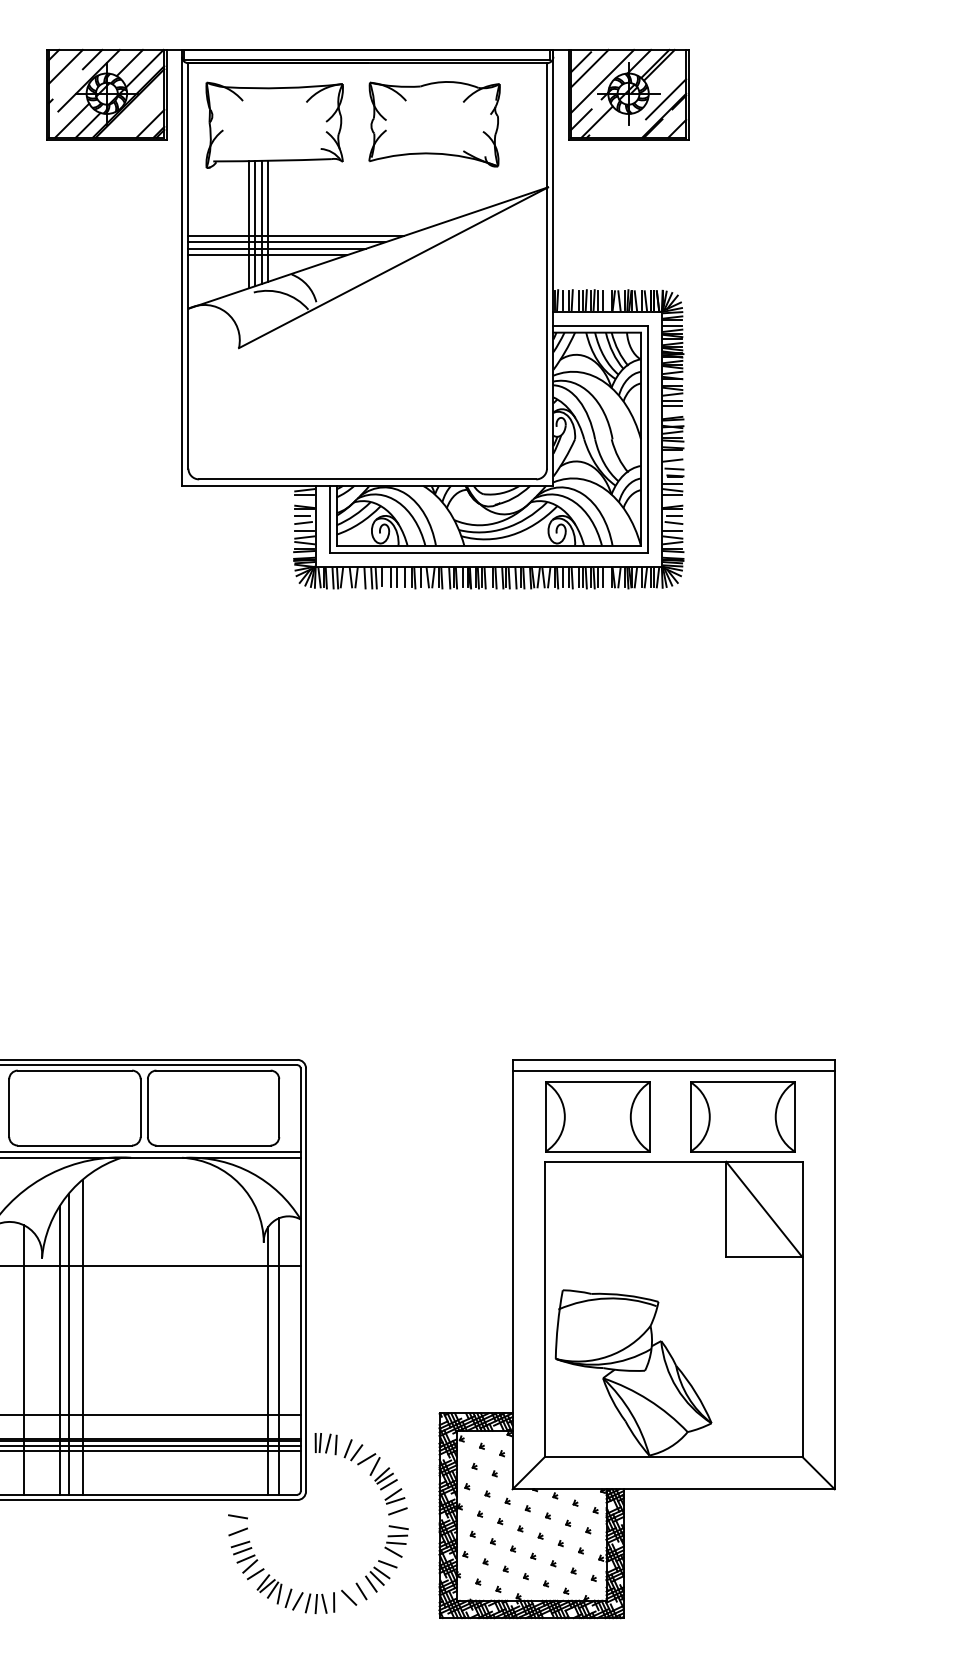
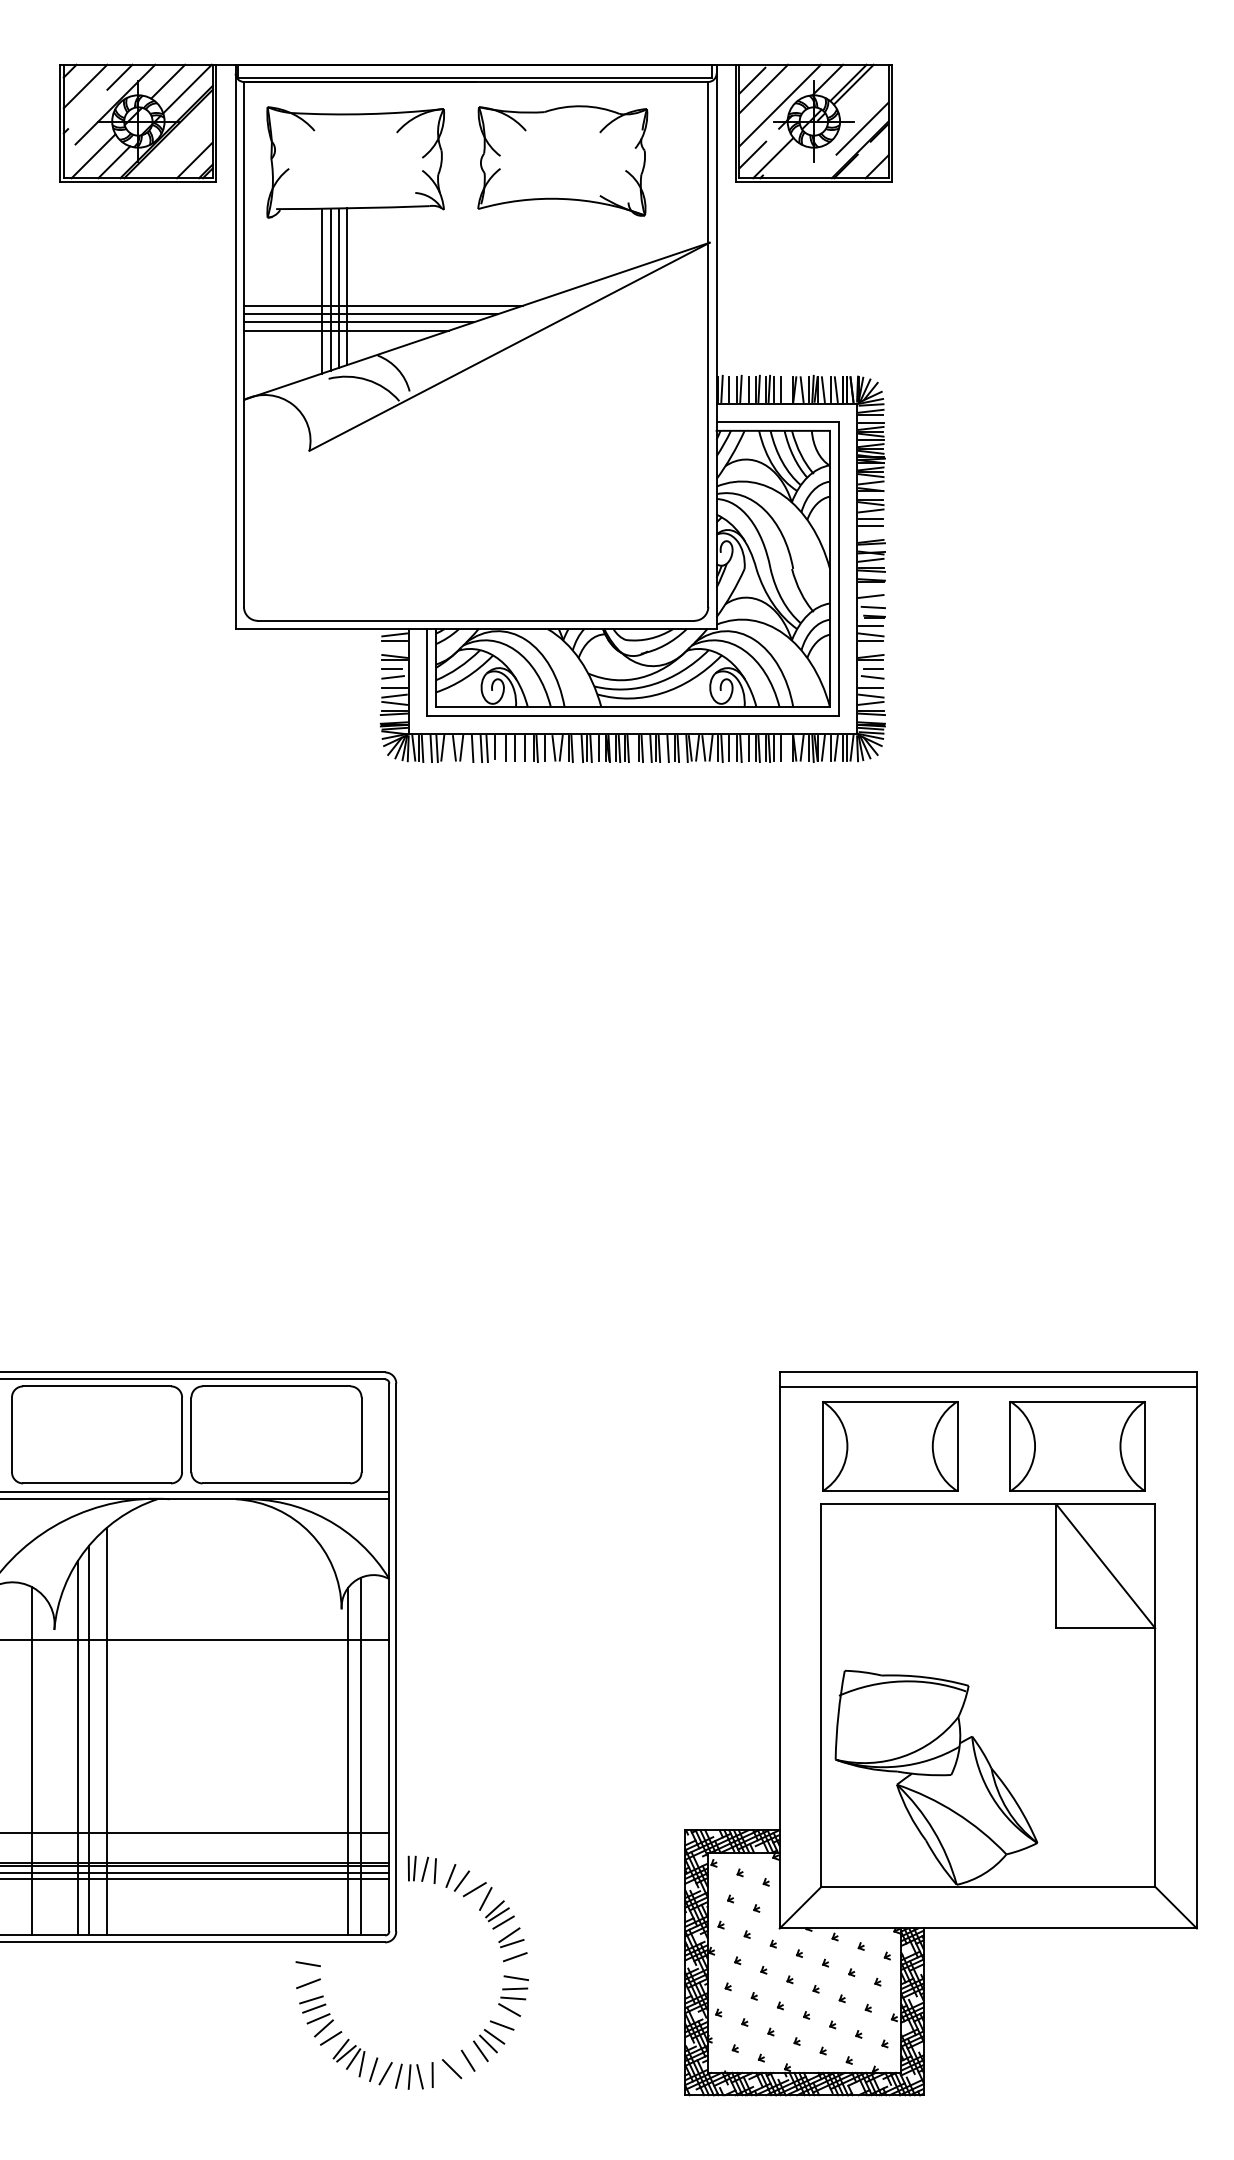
part: (636, 1338) -> (940, 1733), moved

